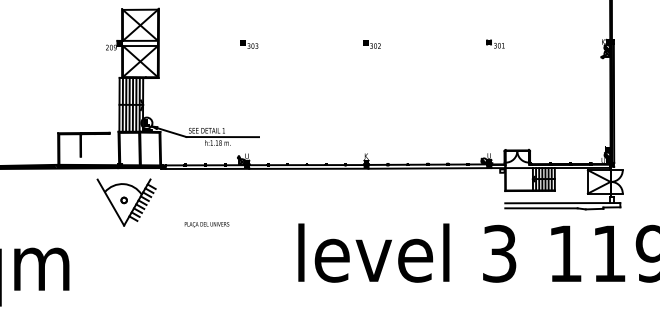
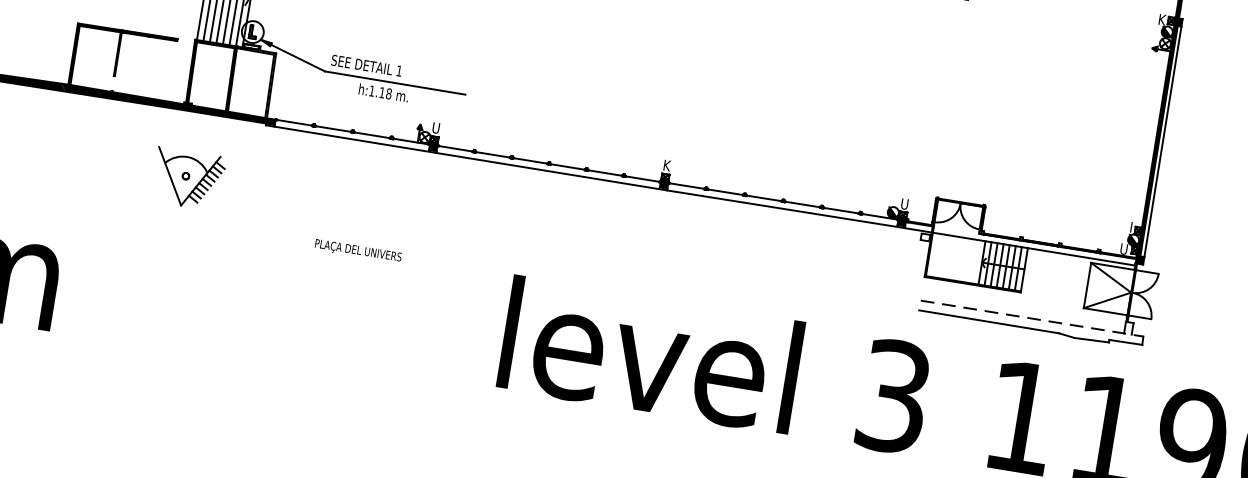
part: (126, 202) -> (188, 179), size x0.6
line: (562, 203) -> (1031, 319), solid -> dashed
text: (206, 224) -> (357, 250), moved

